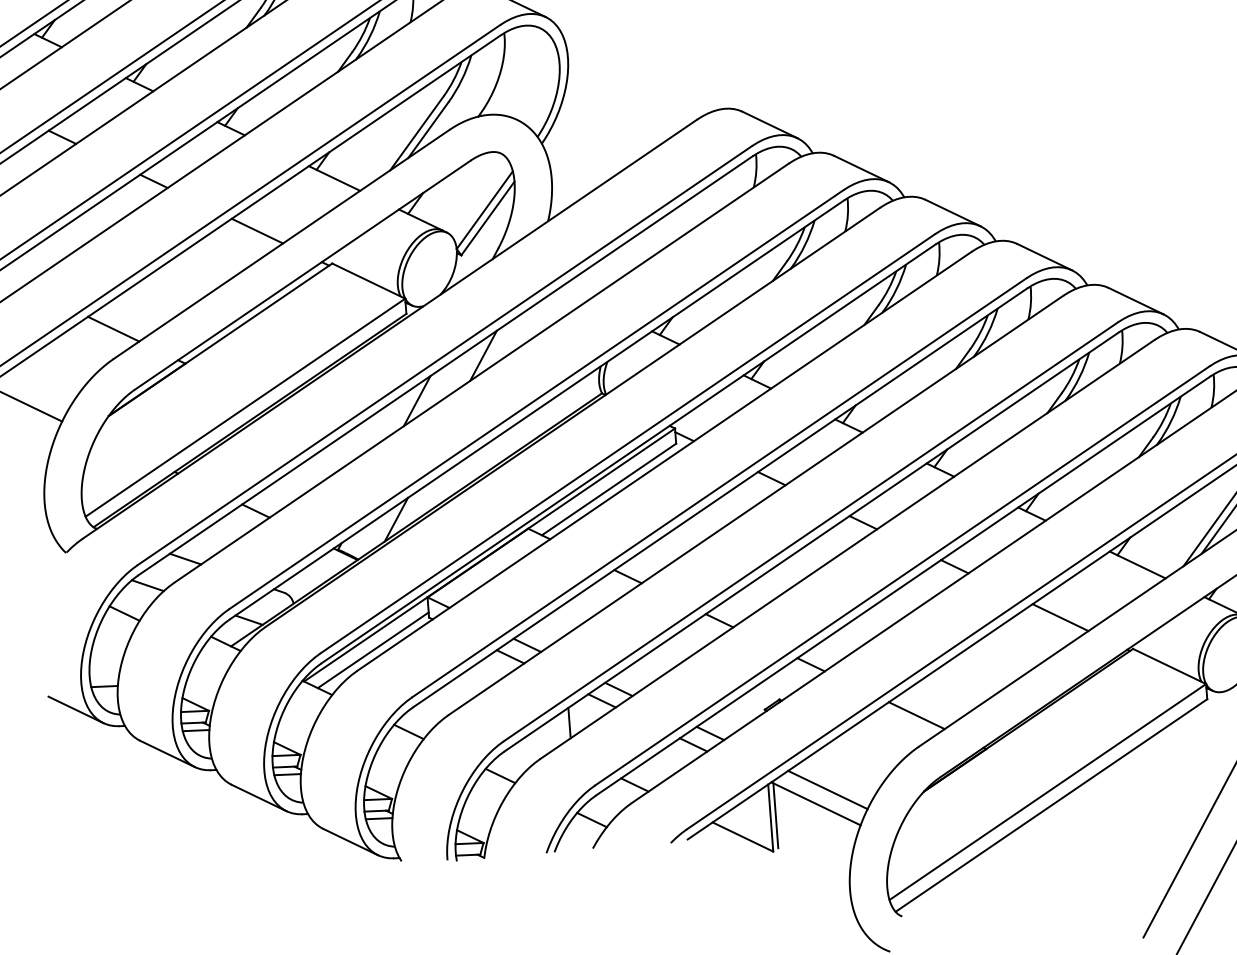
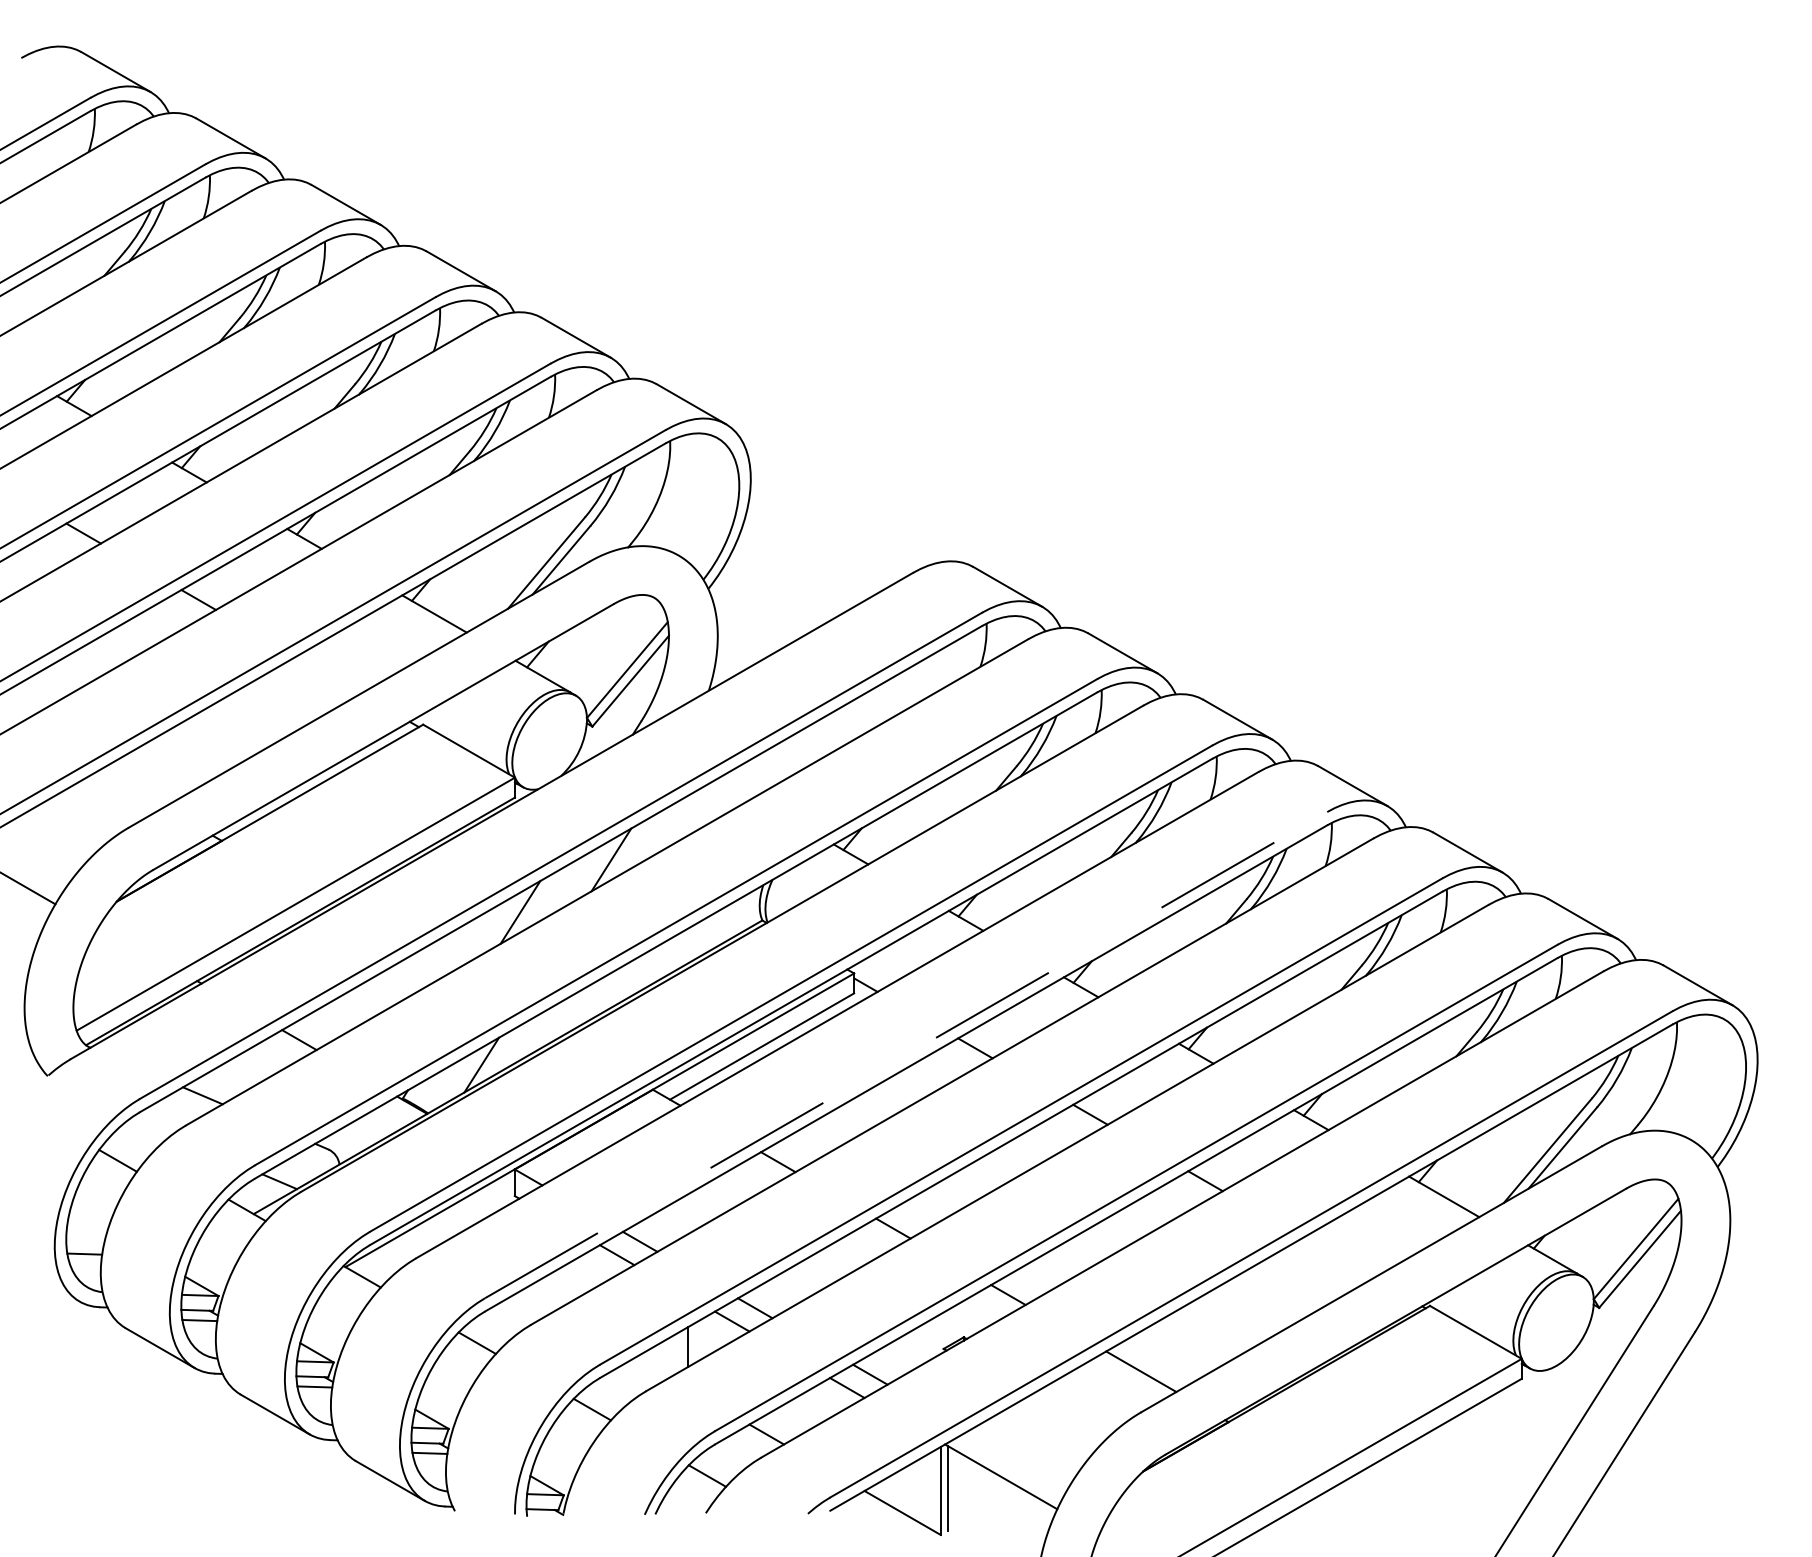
line: (257, 230) -> (328, 674), removed
line: (113, 328) -> (131, 788), removed
line: (719, 487) -> (906, 1054), solid -> dashed
line: (147, 585) -> (150, 1126), removed
line: (1060, 617) -> (1338, 1257), removed
line: (373, 650) -> (438, 1233), removed
line: (75, 709) -> (44, 1281), removed
line: (828, 789) -> (1018, 1459), removed

